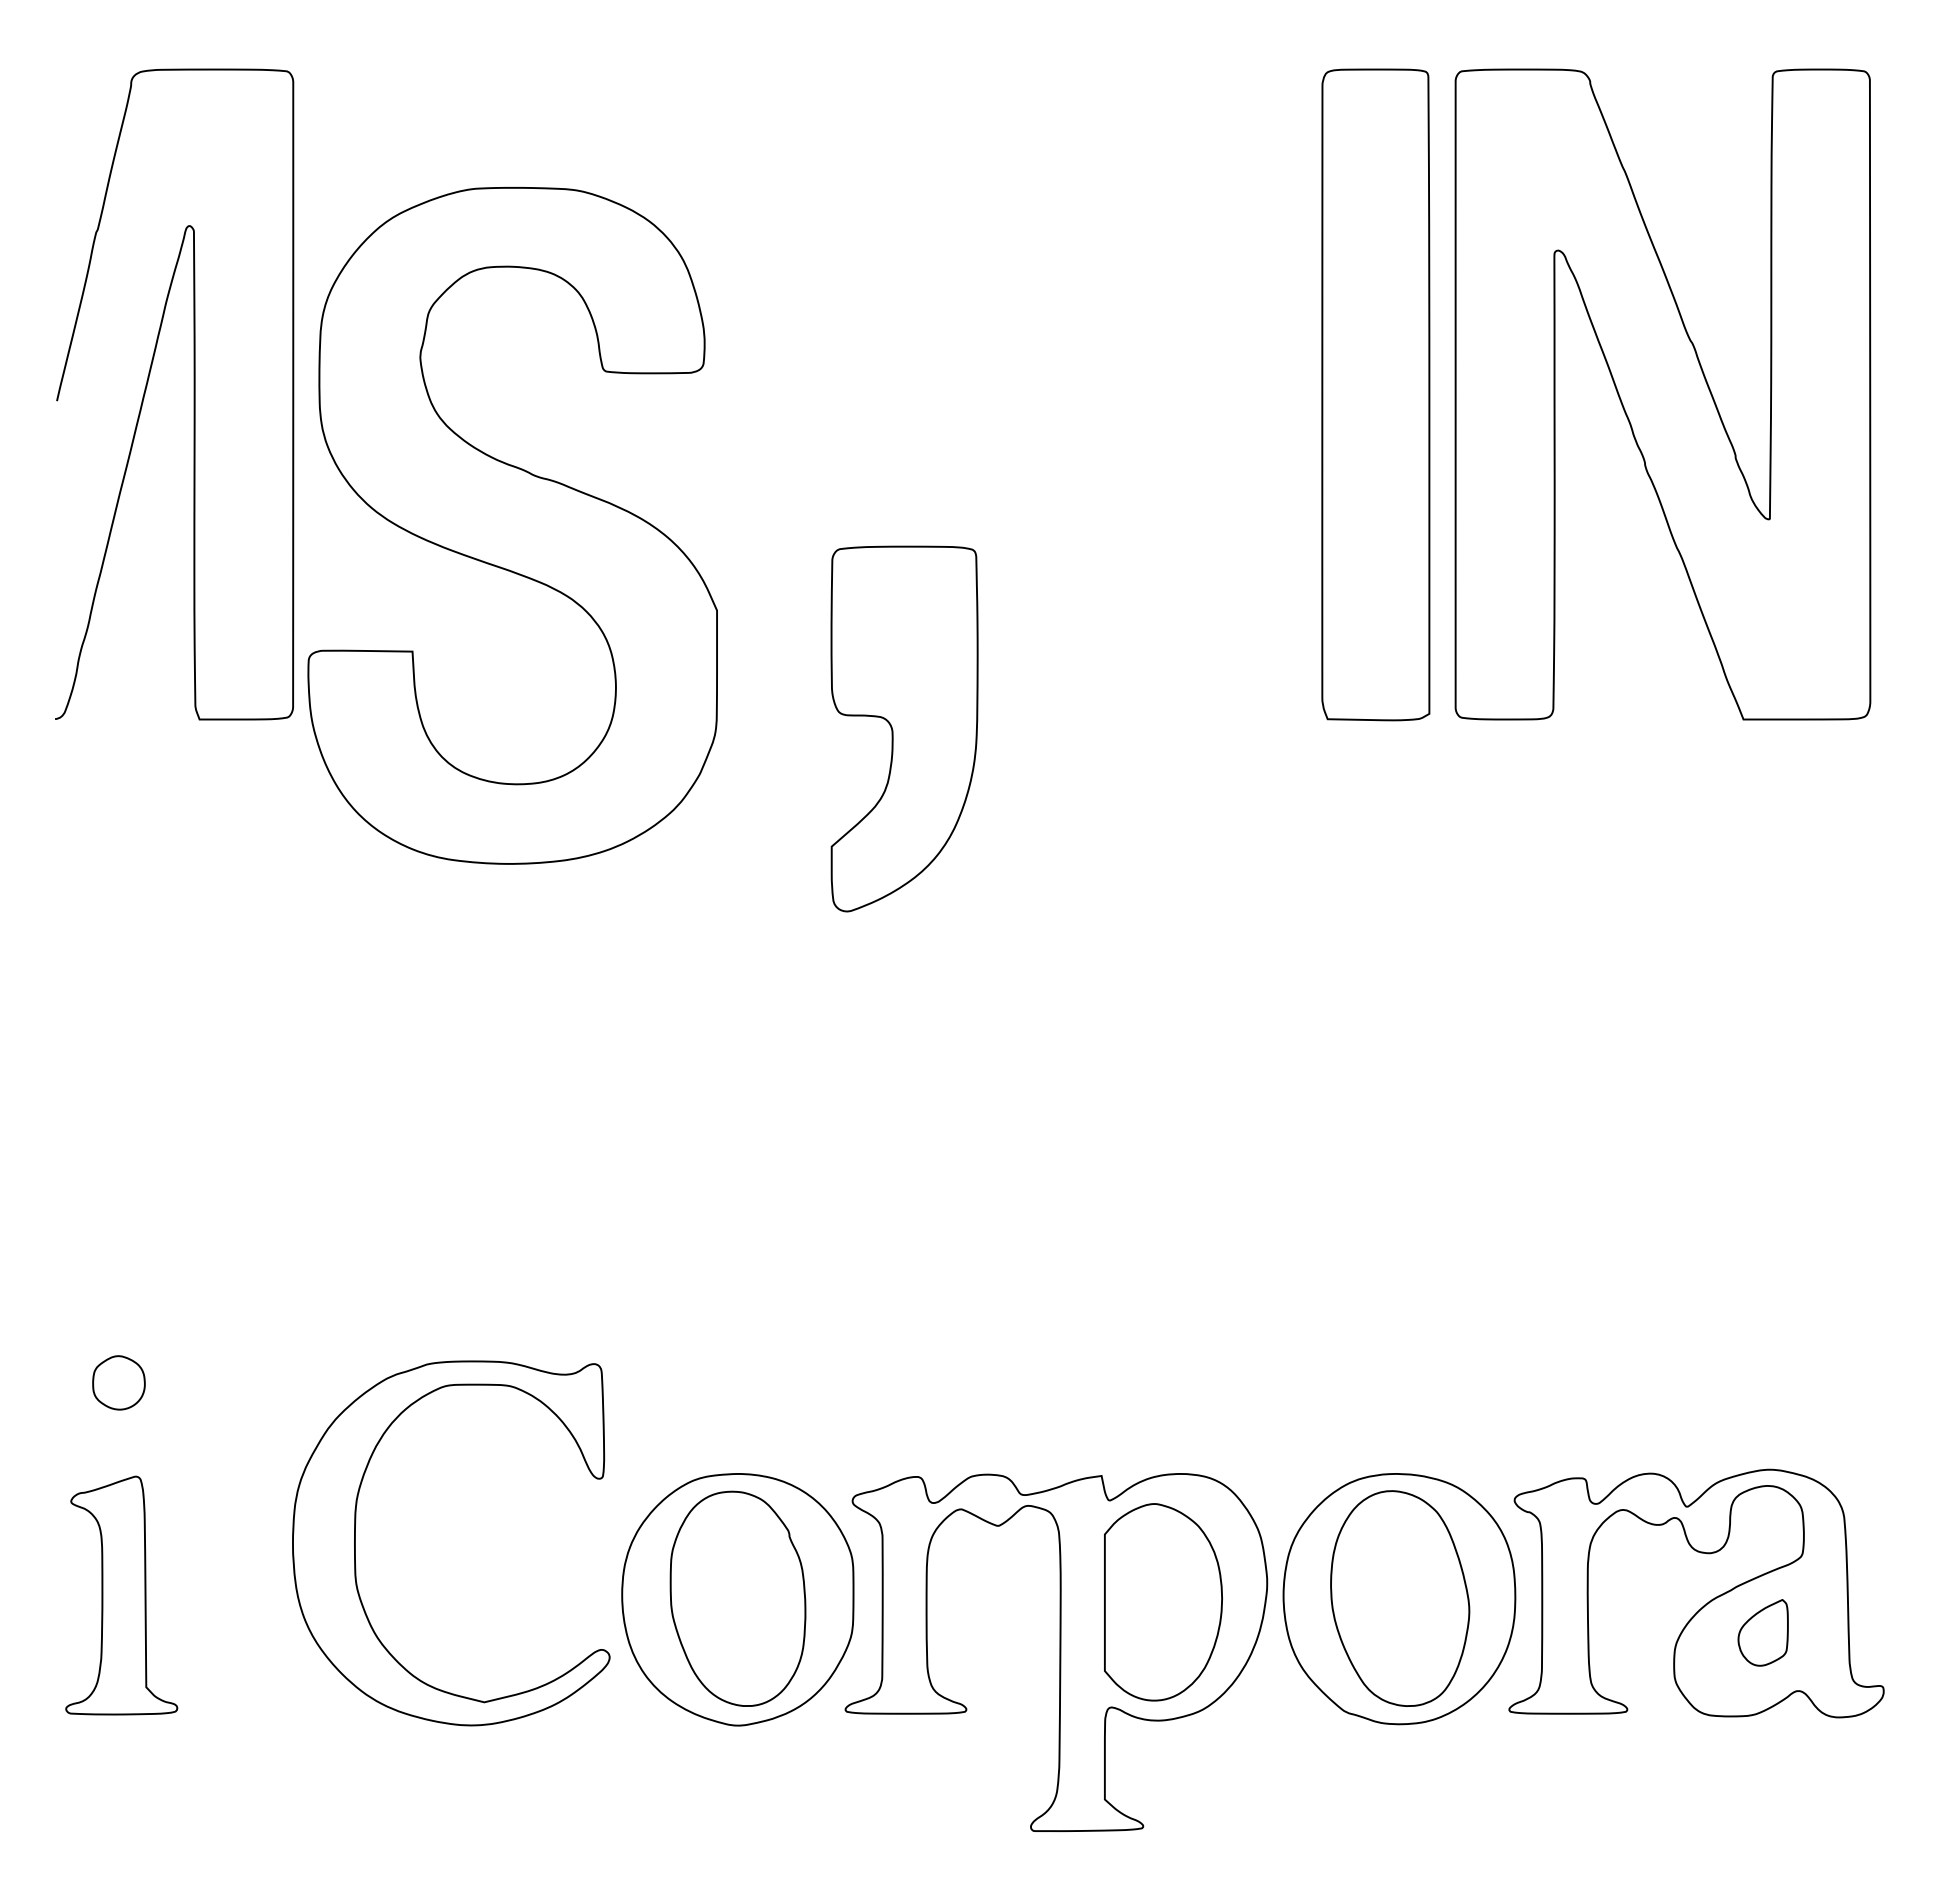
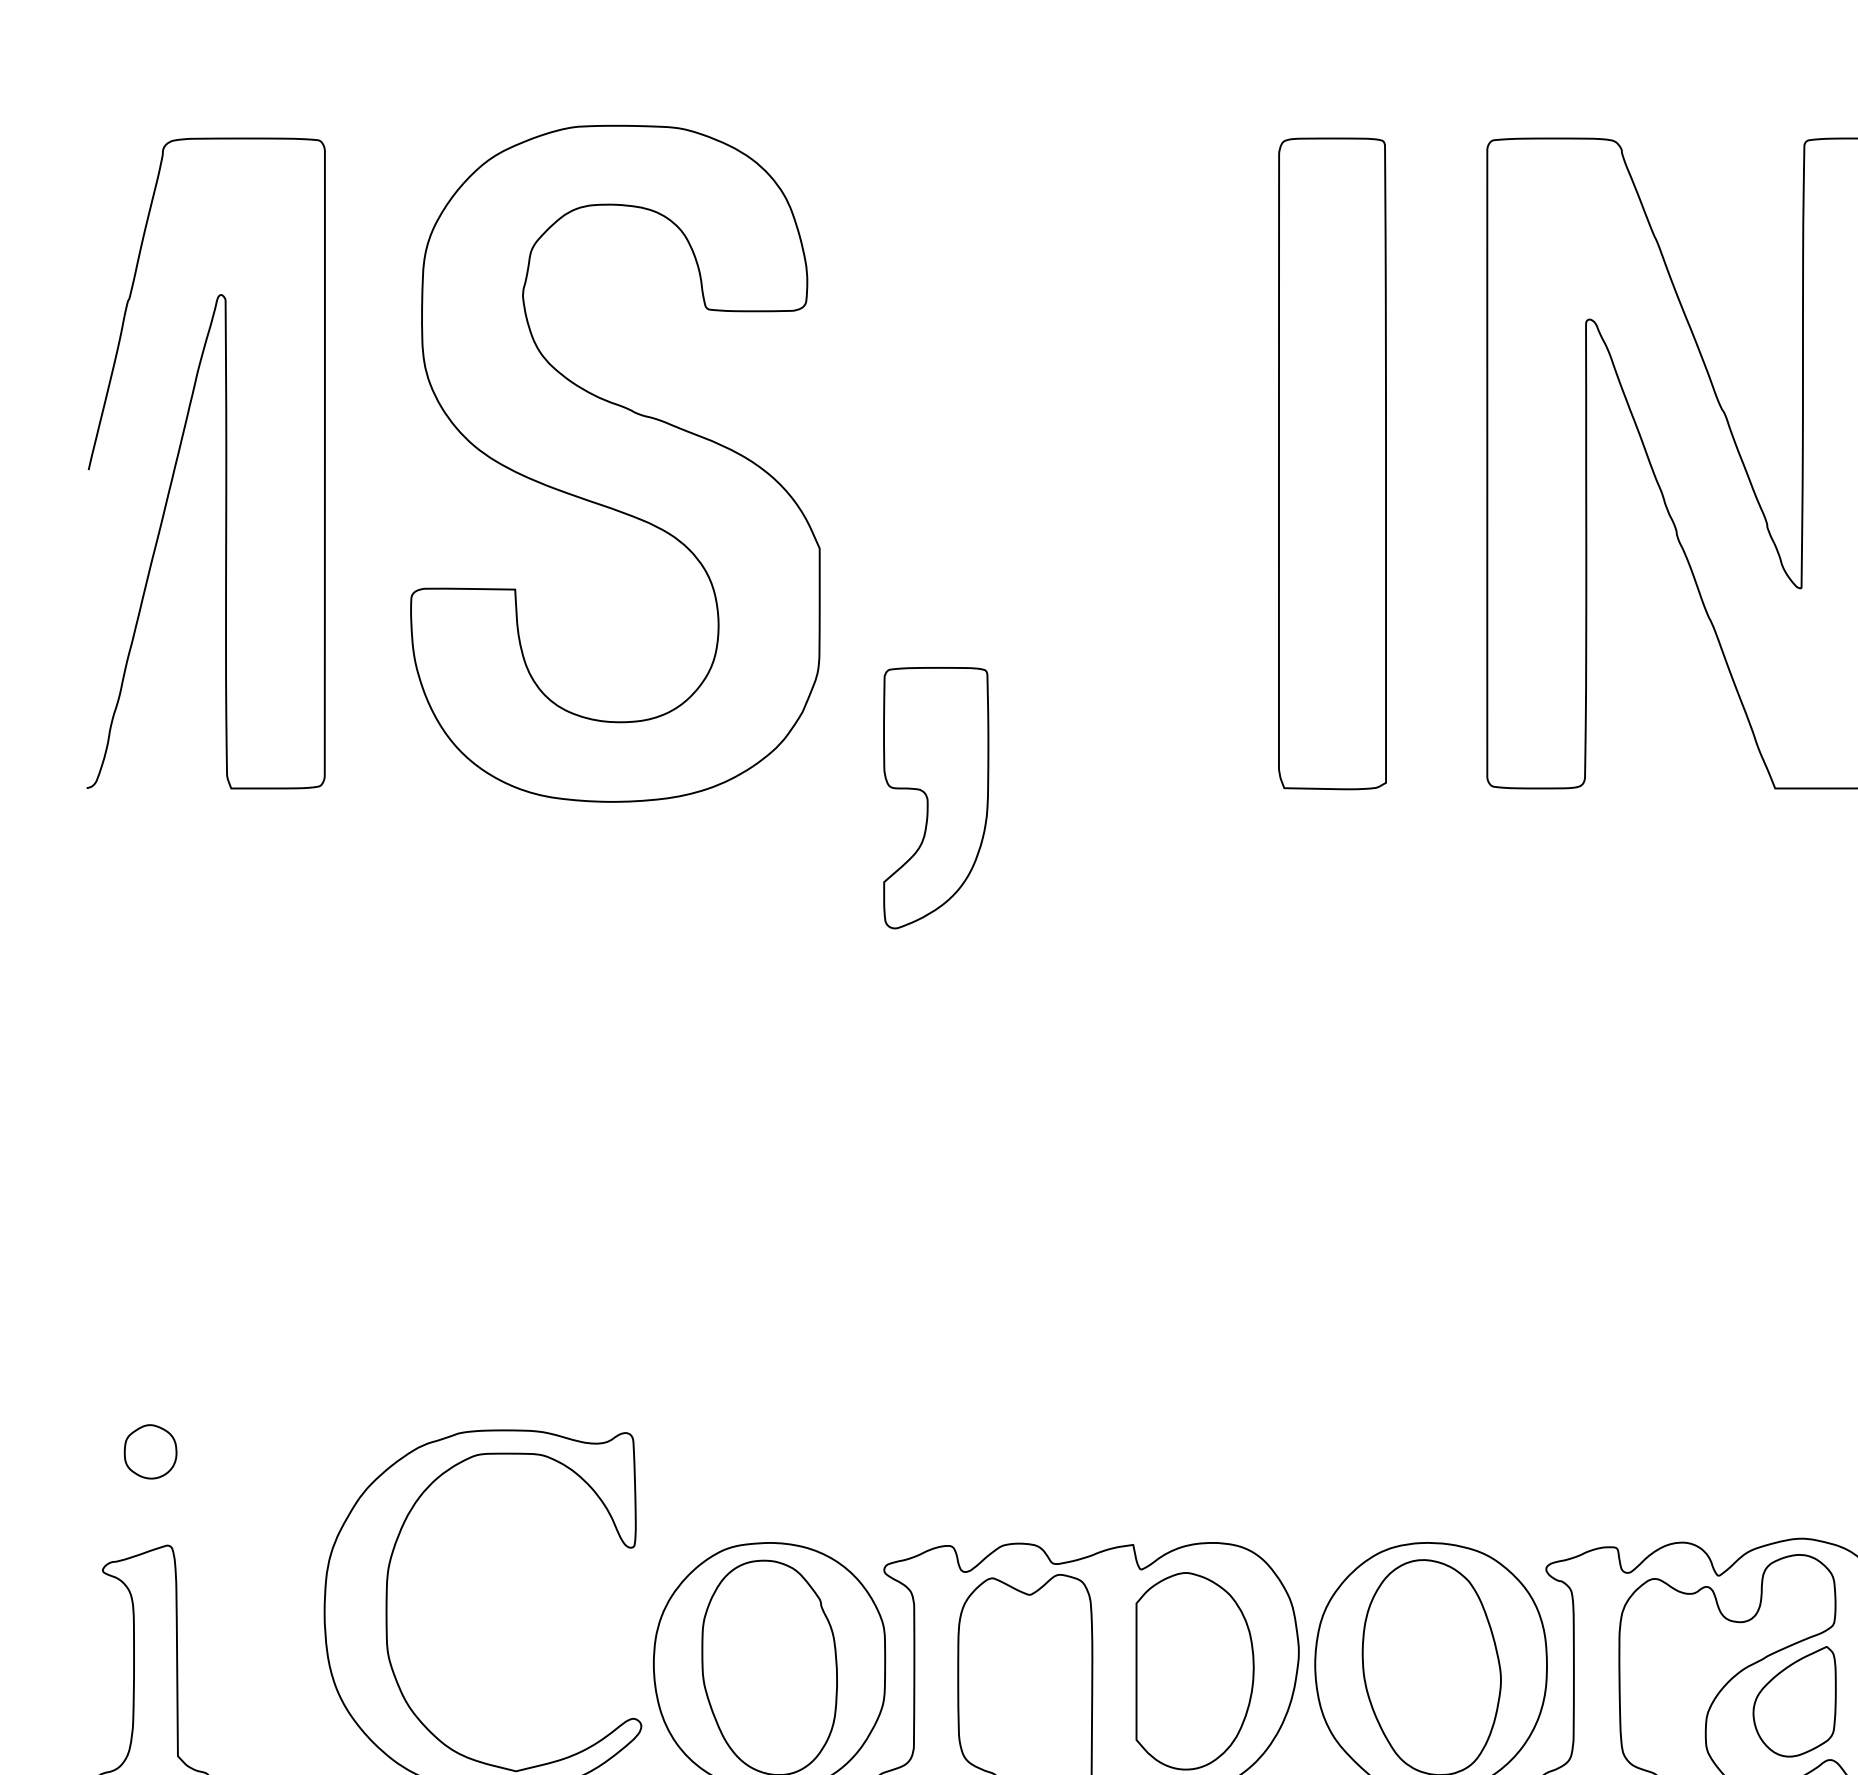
part: (1375, 394) -> (1332, 463), moved
part: (512, 525) -> (615, 463), moved
part: (904, 729) -> (936, 798), size x0.71
part: (1763, 1632) -> (1795, 1701), size x1.67

